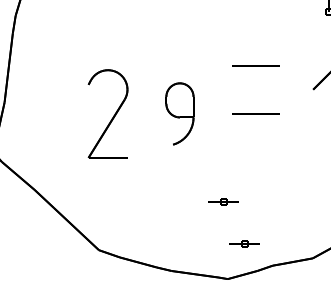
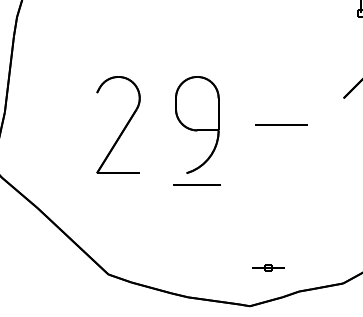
line: (256, 65) -> (281, 71), removed
part: (180, 113) -> (197, 124), size x1.43
line: (179, 168) -> (196, 184), added
part: (223, 201) -> (245, 221), removed

